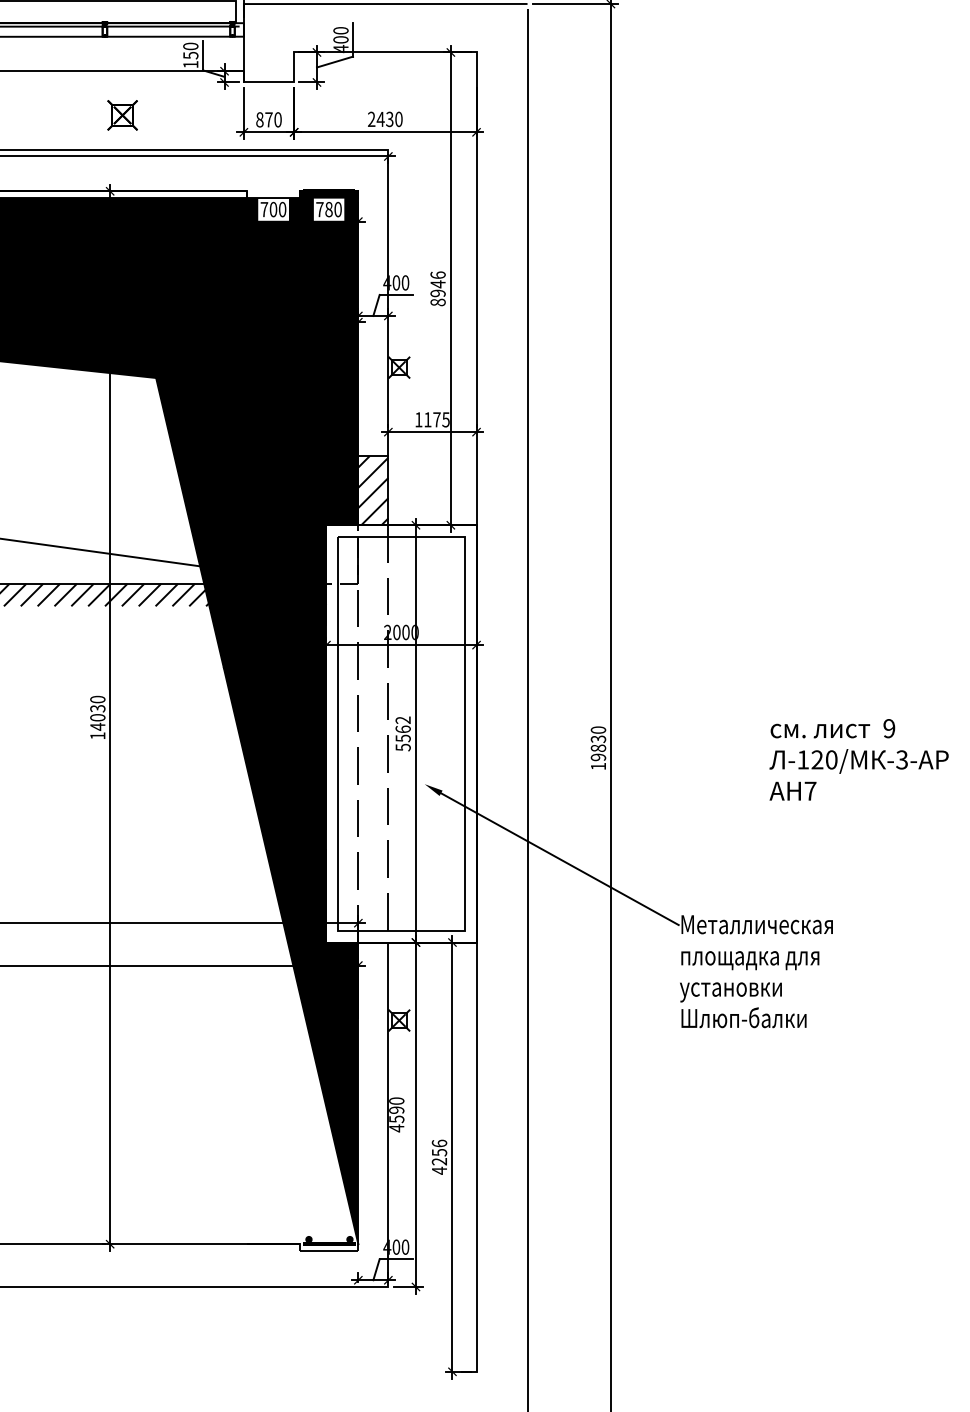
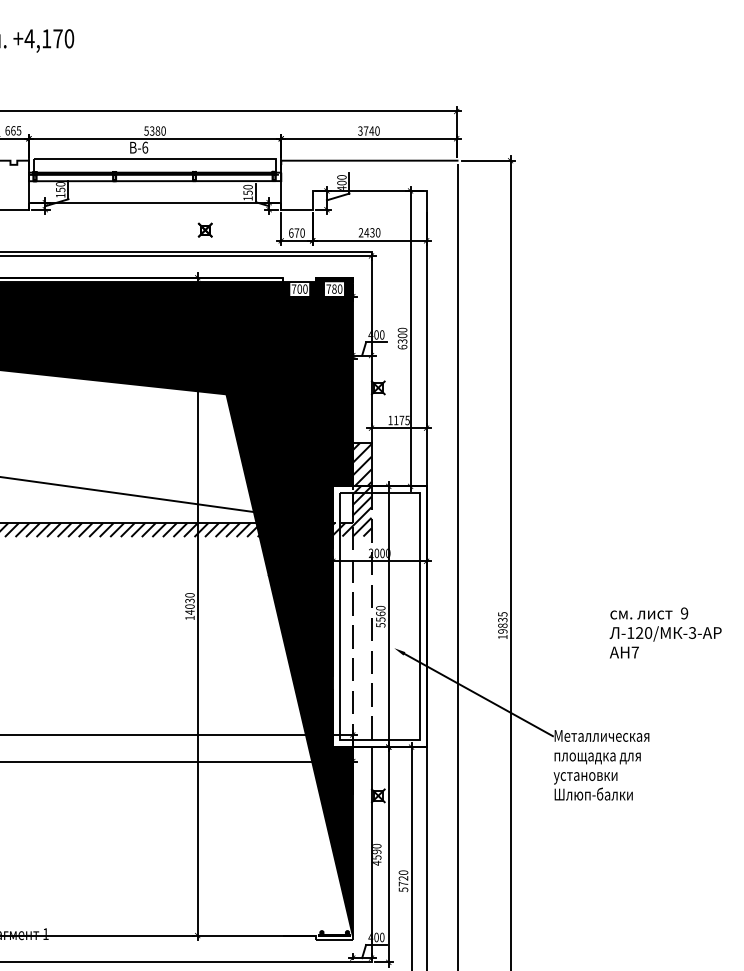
part: (121, 114) -> (204, 229), size x0.71
text: (260, 118) -> (291, 232), 870 -> 670
text: (437, 288) -> (402, 338), 8946 -> 6300
hatch: (356, 565) -> (351, 511), added
text: (402, 719) -> (380, 607), 5562 -> 5560
text: (597, 730) -> (502, 614), 19830 -> 19835
text: (439, 1157) -> (403, 881), 4256 -> 5720

